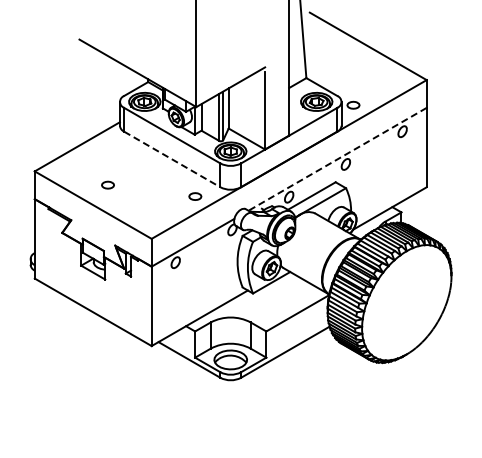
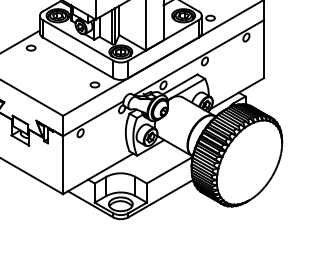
line: (172, 159) -> (78, 57), dashed -> solid
line: (337, 159) -> (198, 57), dashed -> solid
part: (107, 184) -> (30, 47), moved

